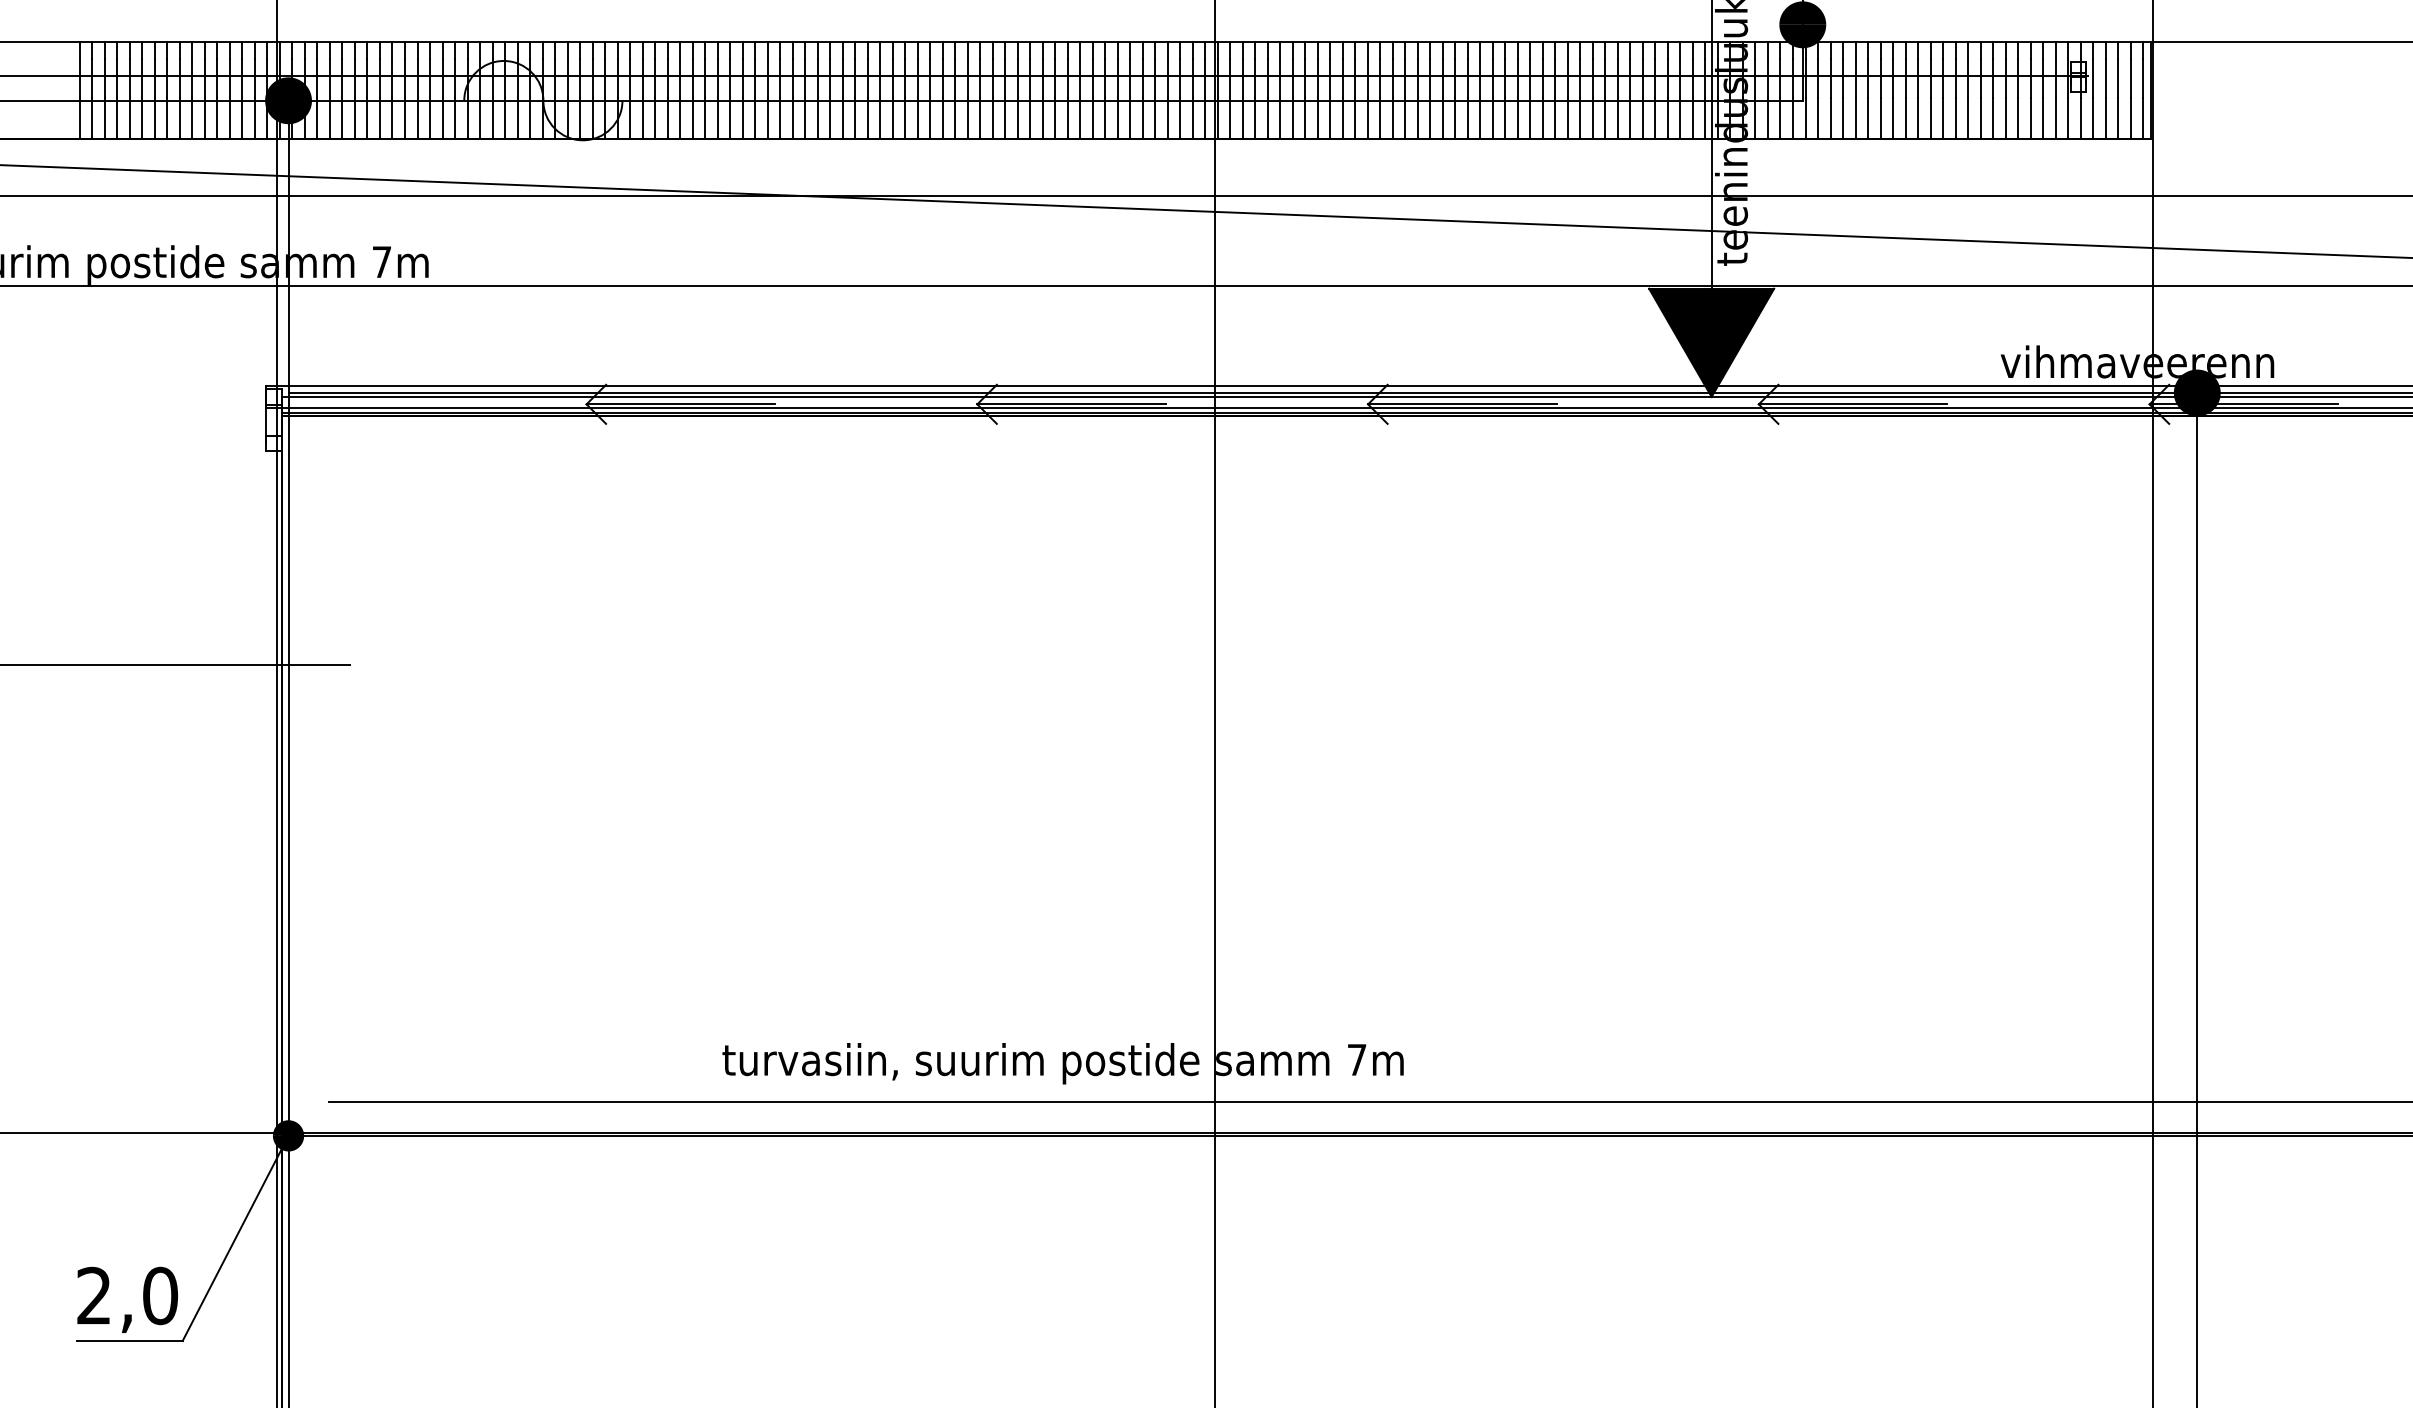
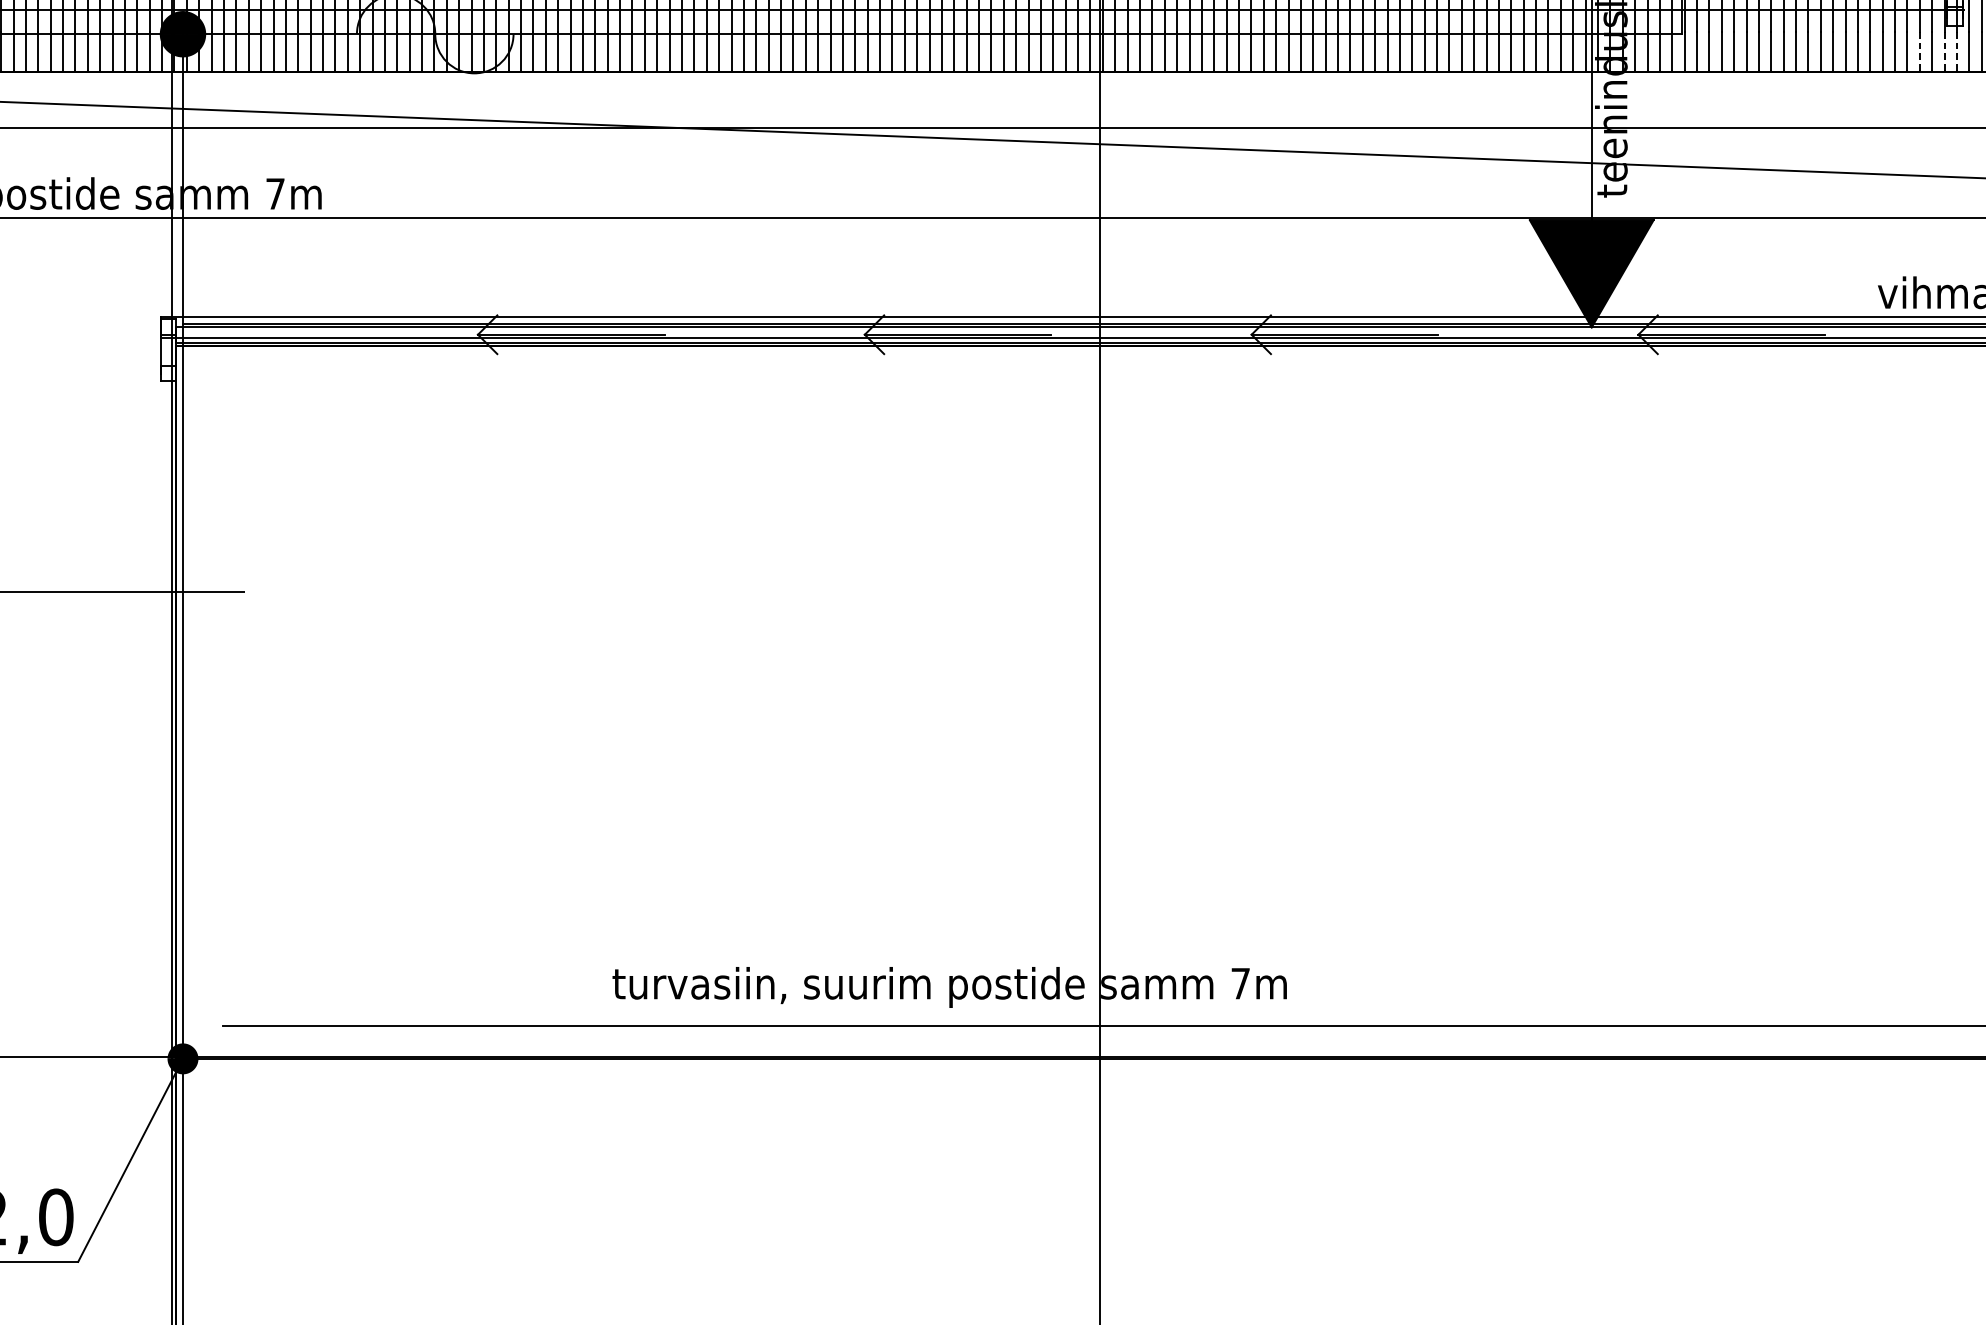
line: (2043, 118) -> (1920, 51), solid -> dashed
line: (2068, 118) -> (1944, 51), solid -> dashed
line: (2080, 118) -> (1956, 51), solid -> dashed

